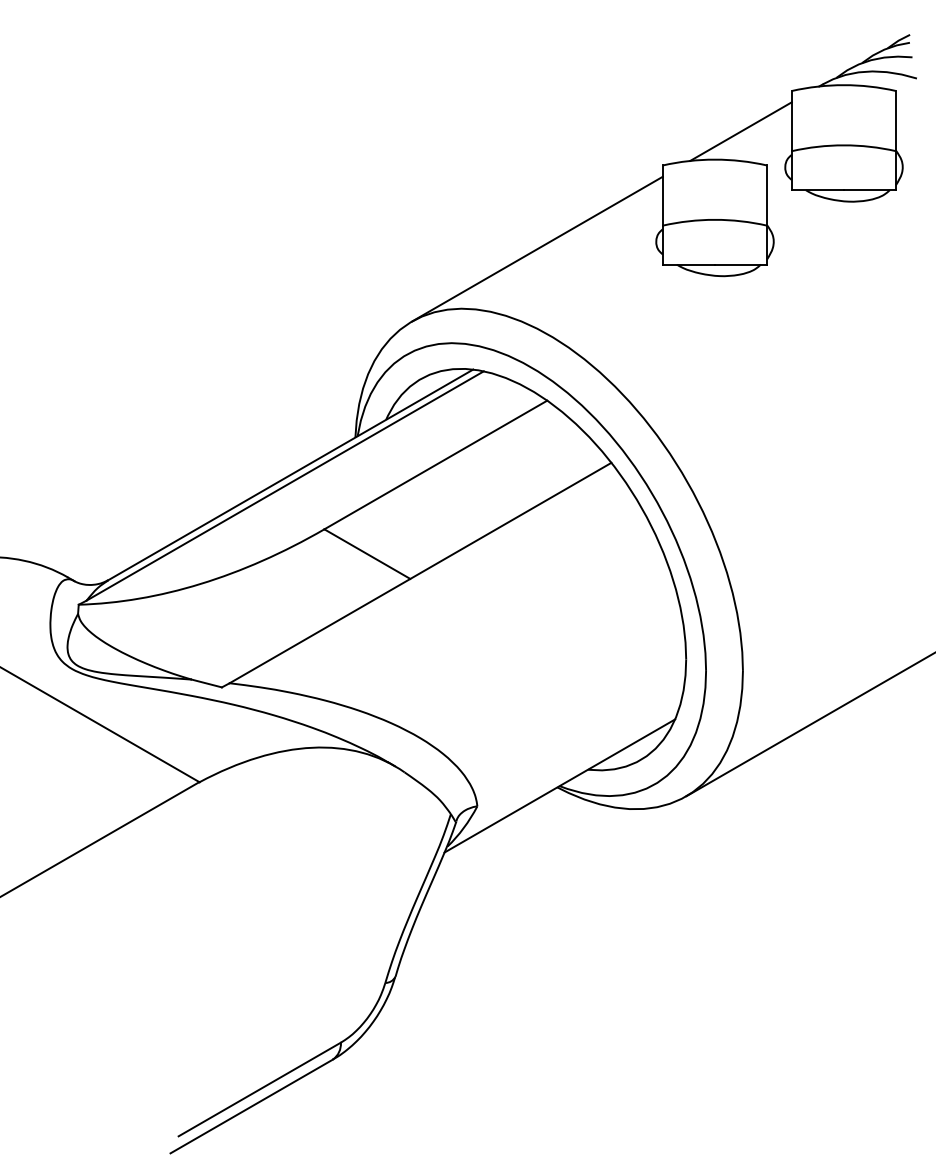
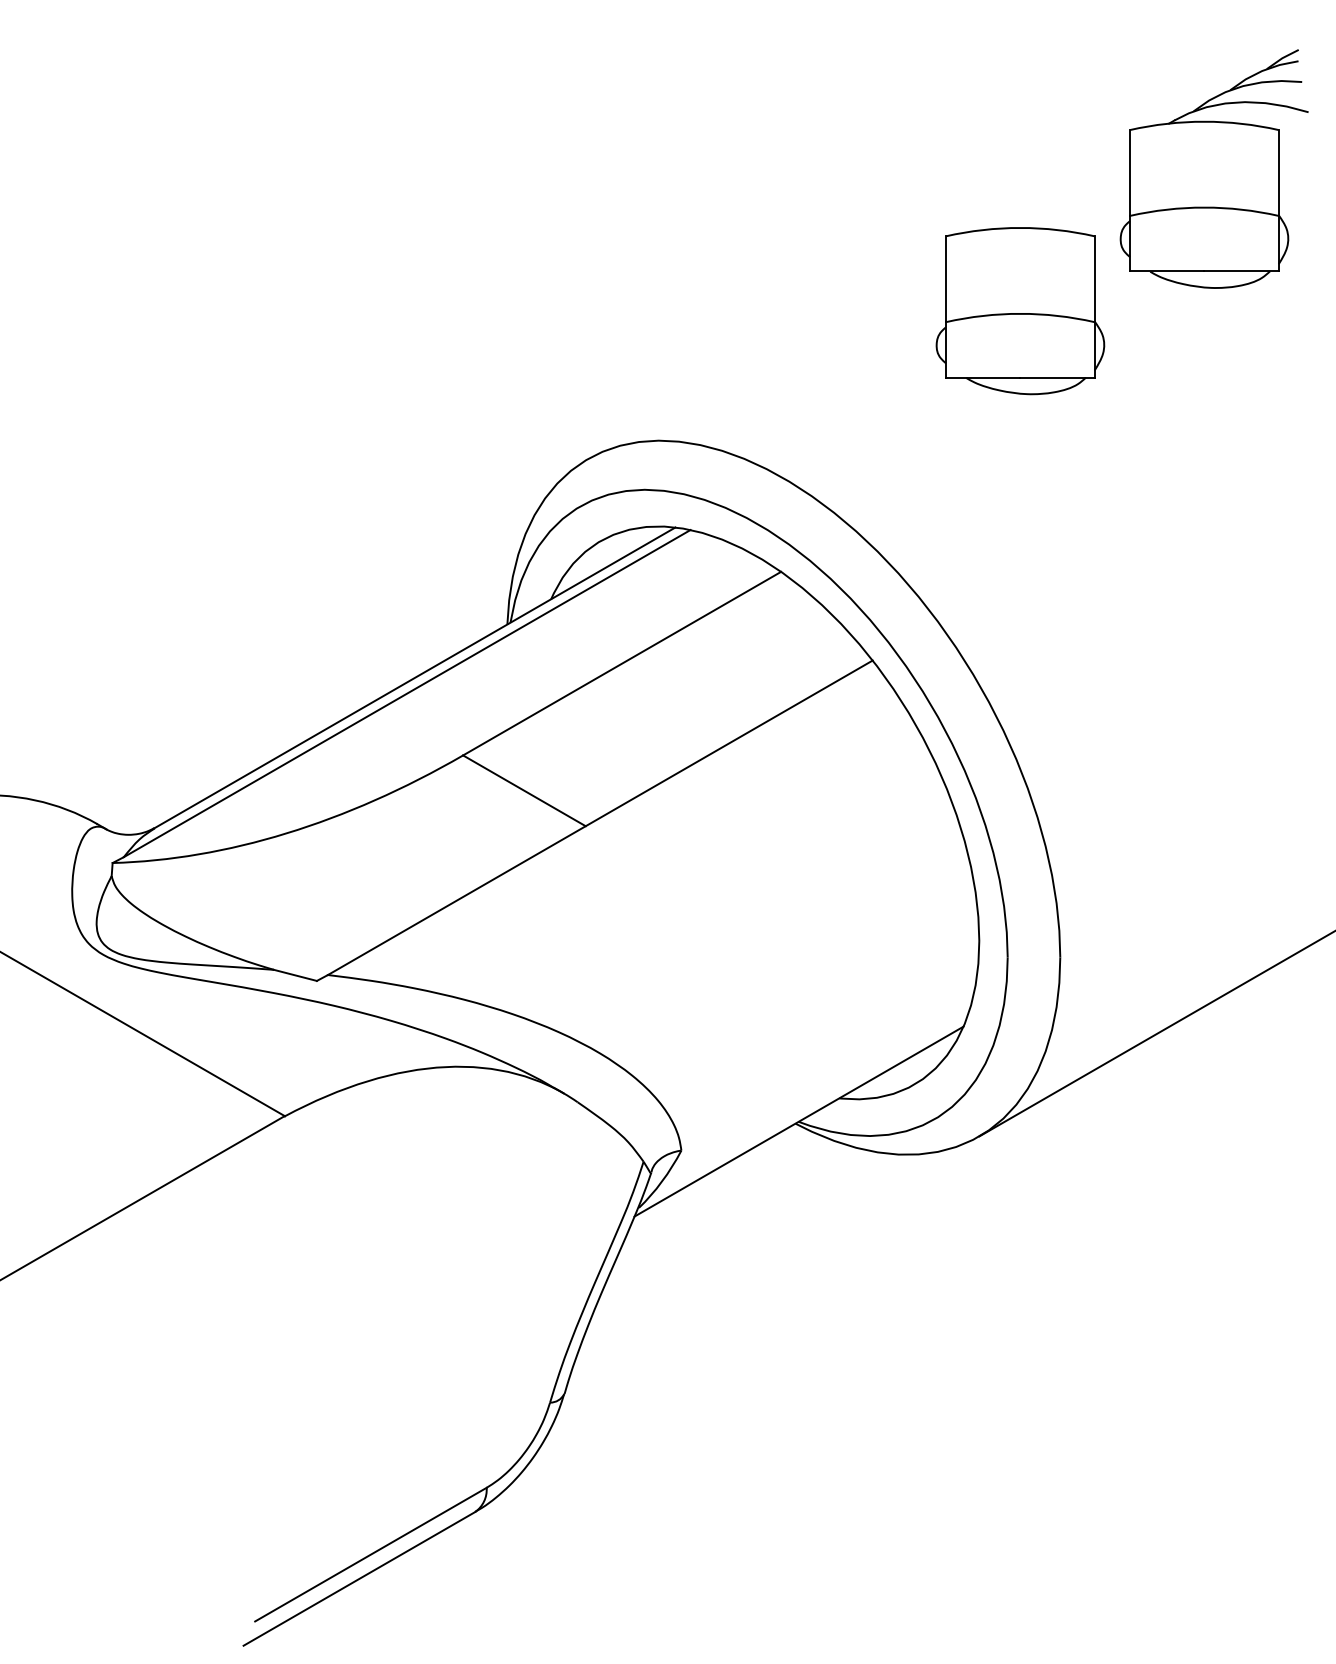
line: (741, 131) -> (1057, 187), removed
line: (537, 249) -> (766, 355), removed

